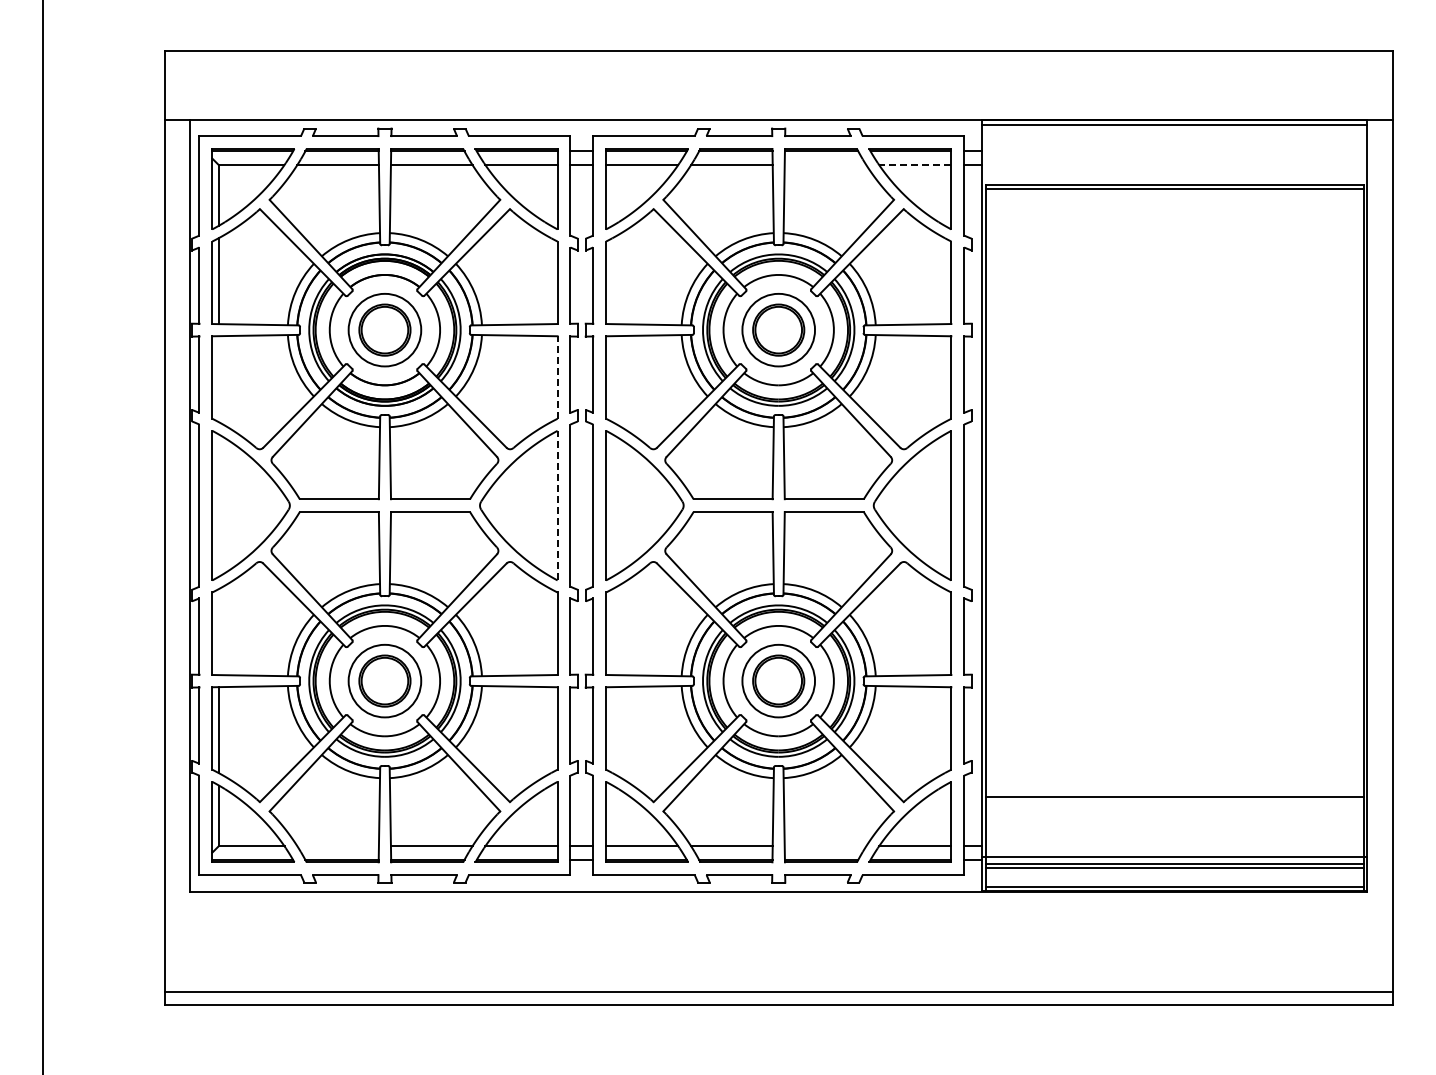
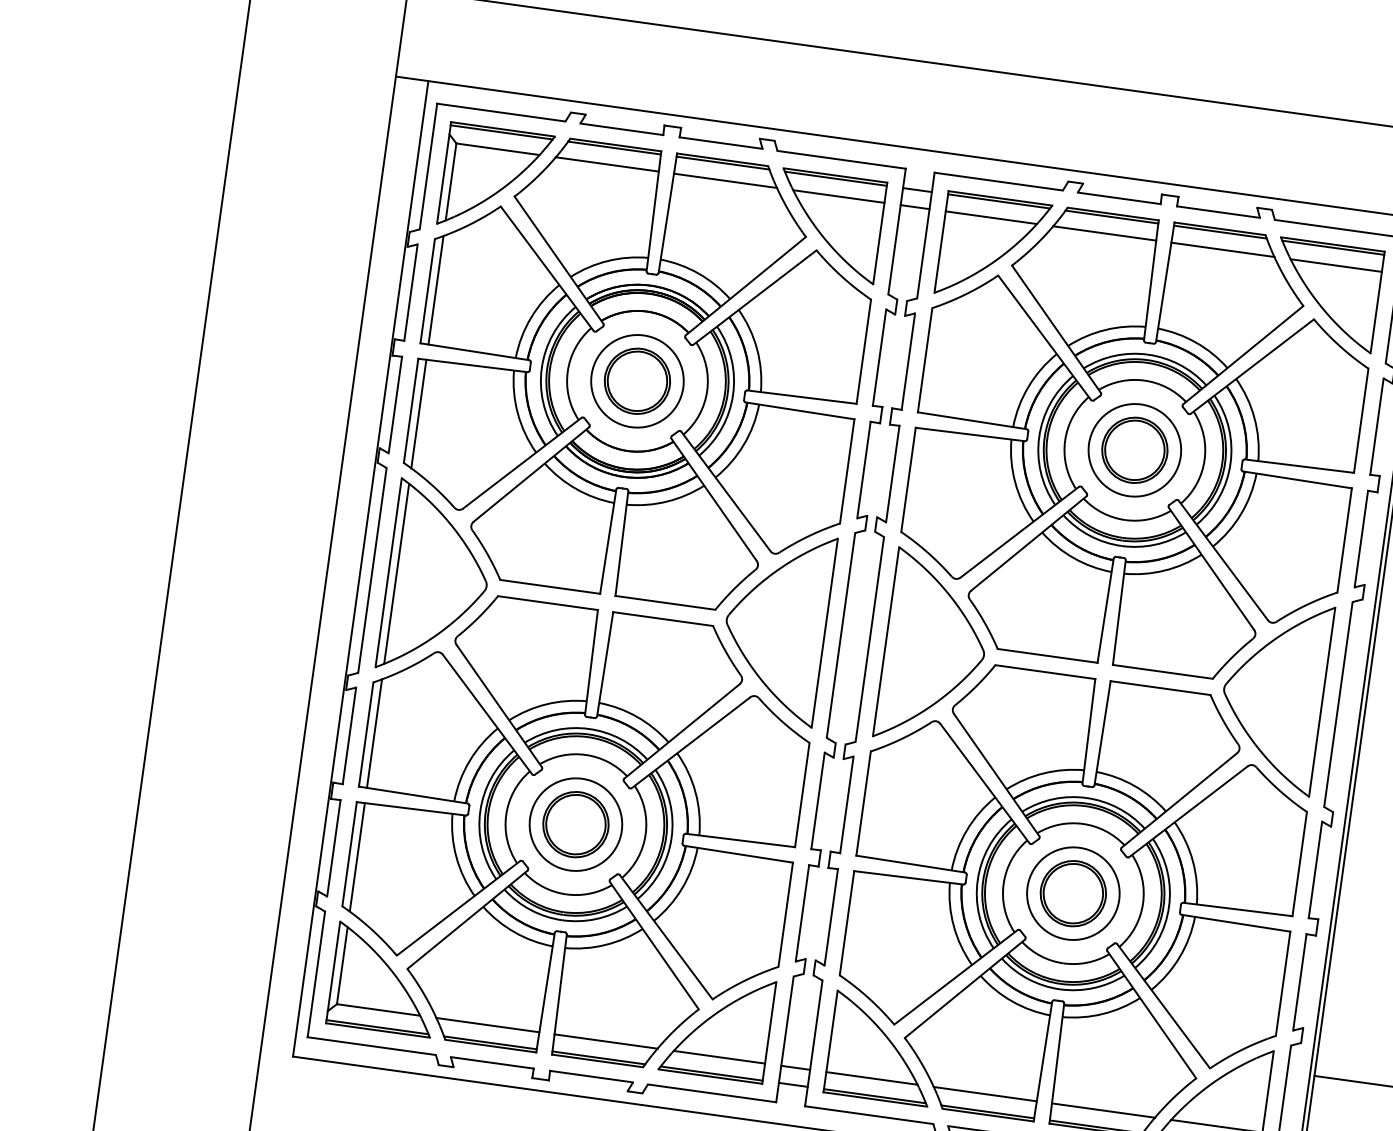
line: (825, 164) -> (1223, 249), added
line: (914, 164) -> (1335, 264), dashed -> solid
line: (557, 377) -> (847, 471), dashed -> solid
line: (218, 379) -> (418, 414), added
line: (218, 505) -> (396, 573), added
line: (557, 505) -> (824, 633), dashed -> solid
line: (218, 631) -> (374, 732), added
line: (337, 846) -> (487, 1025), added
line: (825, 846) -> (1103, 1110), added

